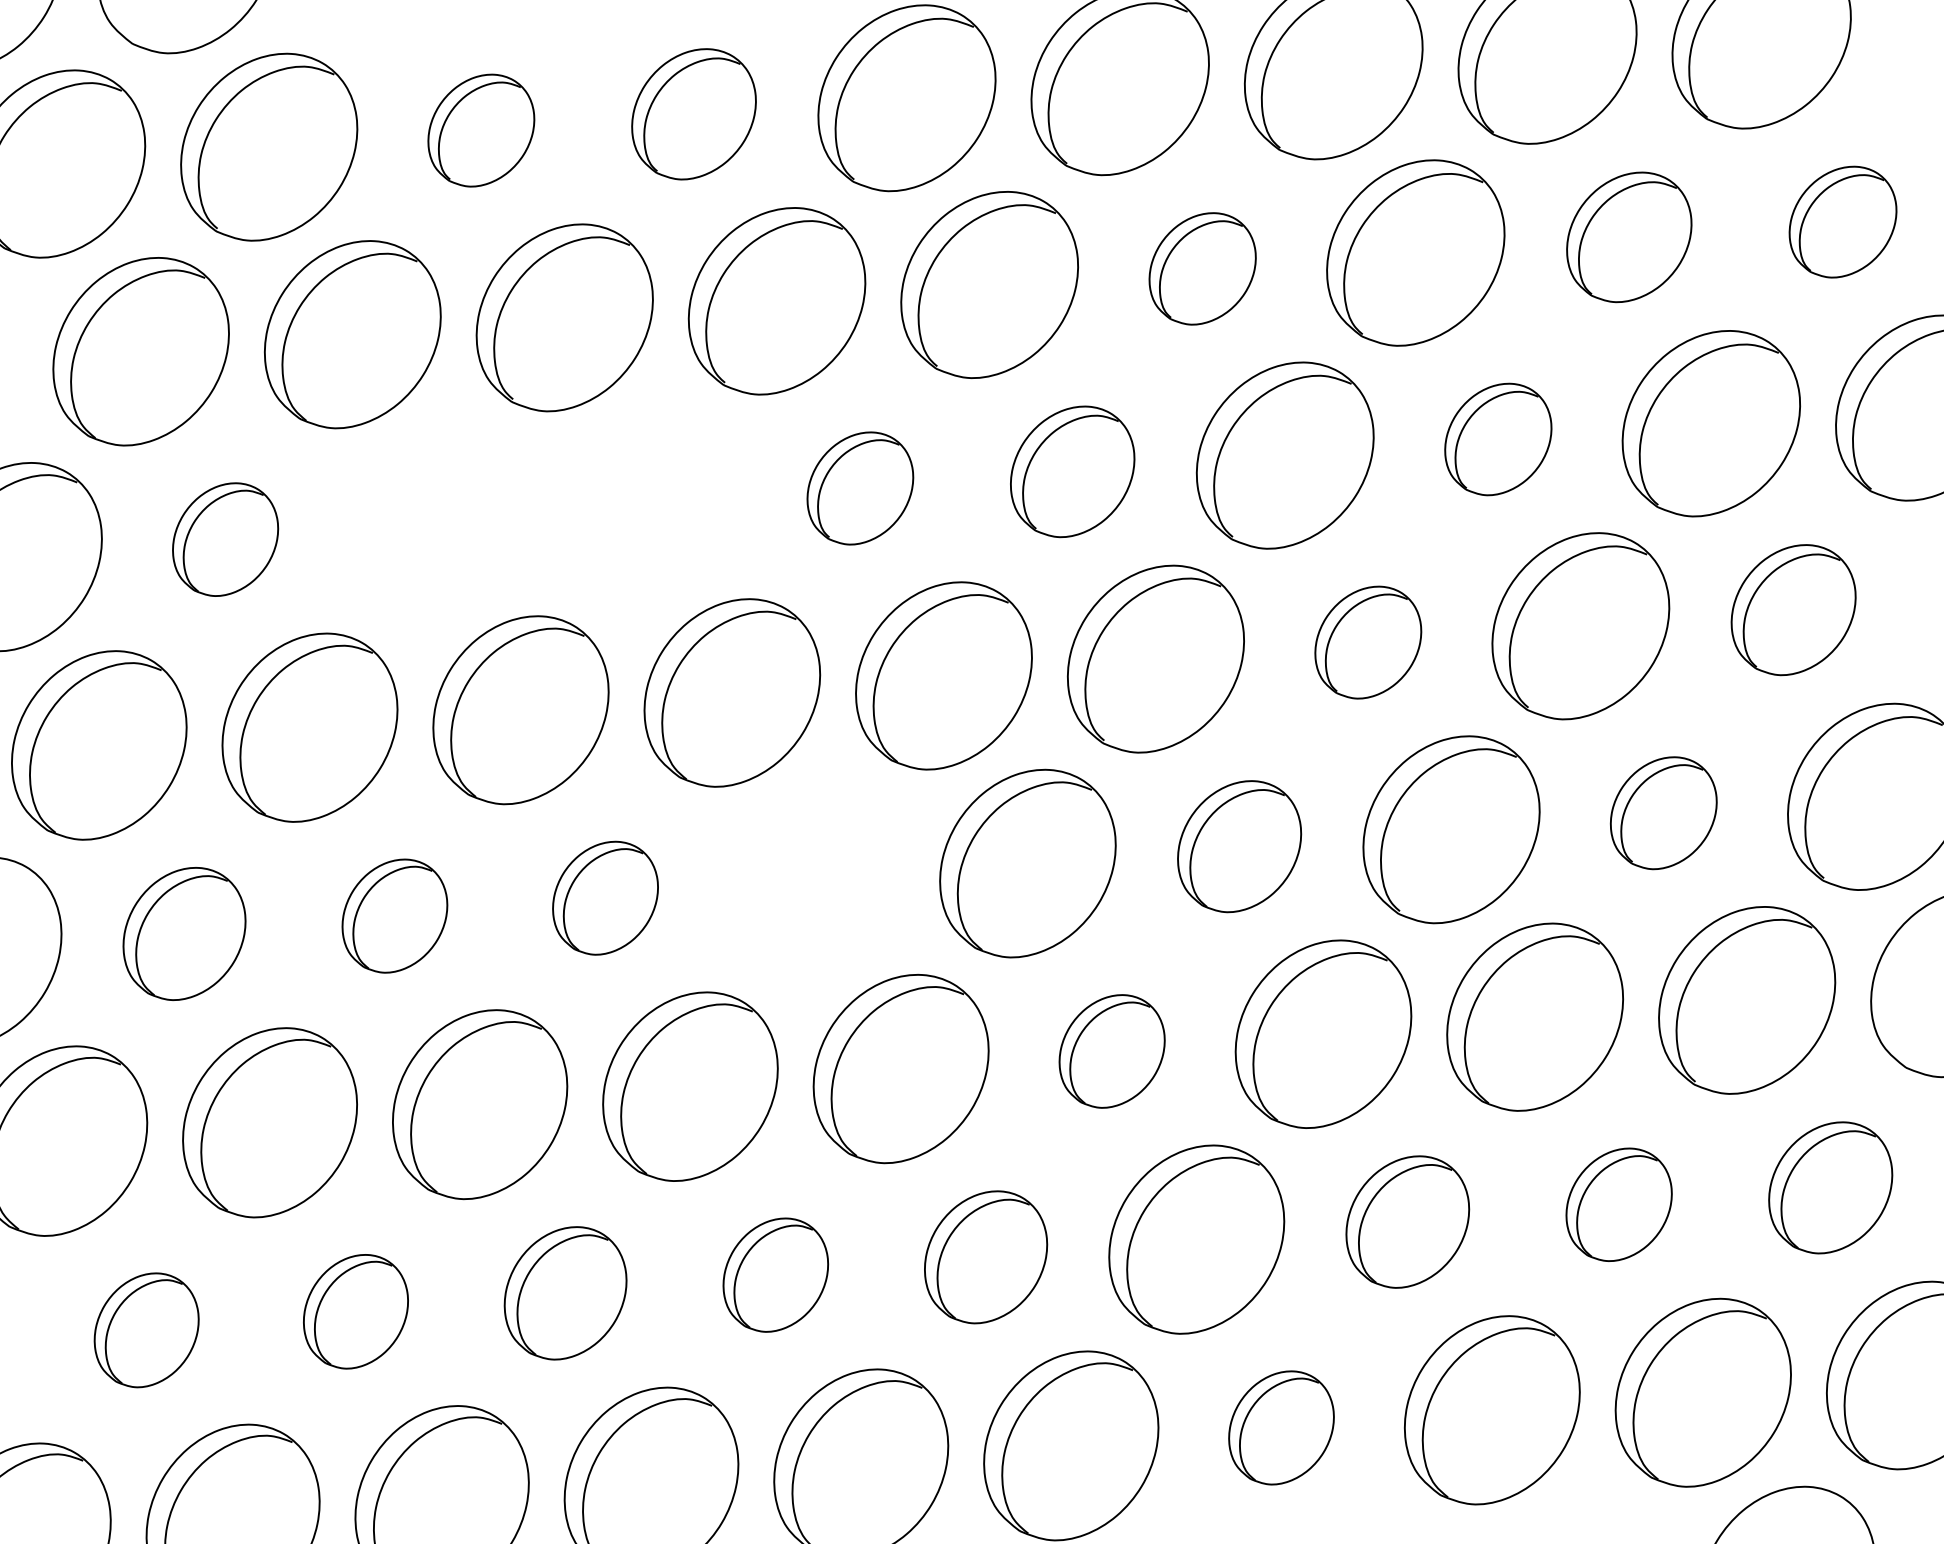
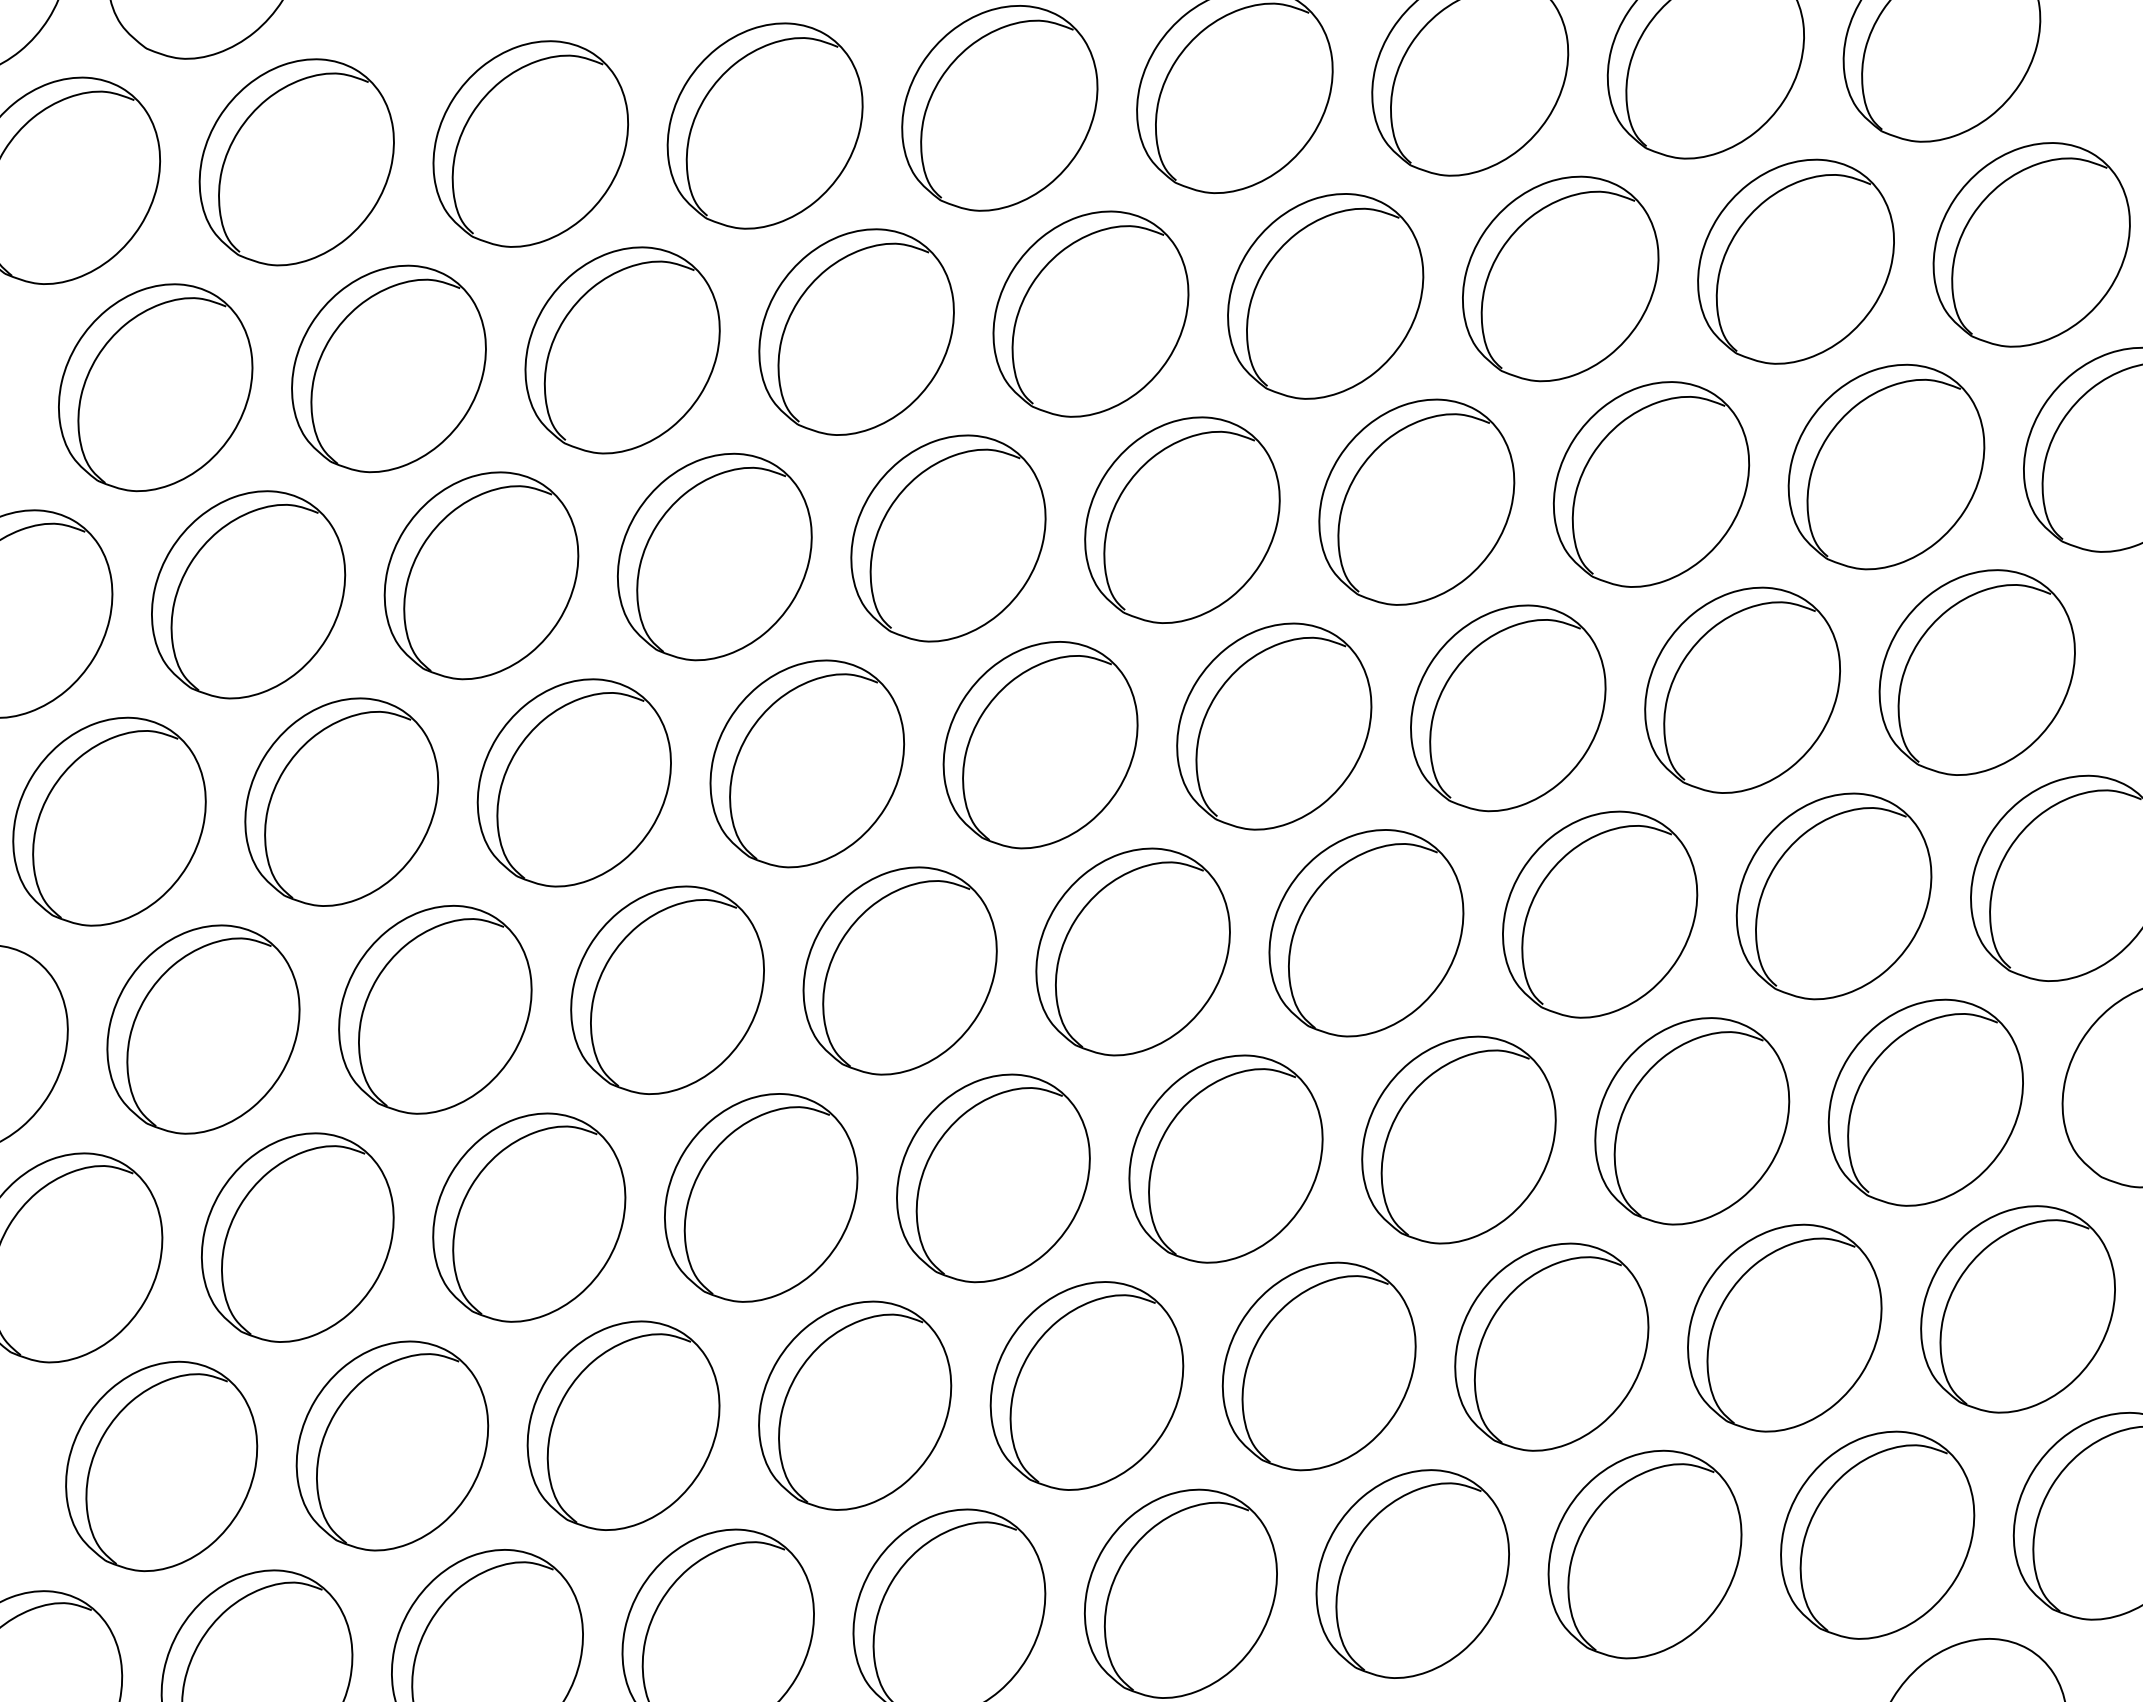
part: (693, 113) -> (764, 125), size x1.43
part: (481, 130) -> (530, 143), size x1.67
part: (1842, 221) -> (2031, 244), size x1.67
part: (1628, 237) -> (1795, 261), size x1.43
part: (1202, 268) -> (1325, 296), size x1.67
part: (1498, 439) -> (1651, 484), size x1.67
part: (1072, 471) -> (1182, 519), size x1.43
part: (860, 488) -> (948, 538), size x1.67
part: (648, 504) -> (714, 556), added
part: (436, 522) -> (481, 575), added
part: (225, 539) -> (248, 594), size x1.67
part: (1793, 610) -> (1976, 672), size x1.43
part: (1368, 642) -> (1508, 708), size x1.67
part: (1663, 813) -> (1833, 896), size x1.67
part: (1239, 846) -> (1366, 933), size x1.43
part: (815, 880) -> (899, 970), added
part: (605, 897) -> (667, 989), size x1.67
part: (395, 915) -> (435, 1009), size x1.67
part: (184, 933) -> (203, 1029), size x1.43
part: (1111, 1050) -> (1225, 1158), size x1.67
part: (1830, 1187) -> (2017, 1309), size x1.43
part: (1618, 1204) -> (1784, 1327), size x1.67
part: (1407, 1221) -> (1551, 1346), size x1.43
part: (985, 1256) -> (1086, 1385), size x1.43
part: (776, 1275) -> (855, 1405), size x1.67
part: (565, 1293) -> (623, 1425), size x1.43
part: (356, 1311) -> (392, 1445), size x1.67
part: (146, 1330) -> (161, 1466), size x1.67
part: (1281, 1427) -> (1412, 1573), size x1.67

